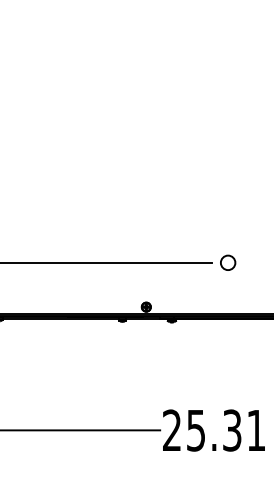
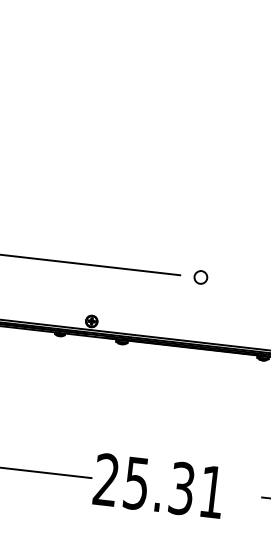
circle: (228, 262) -> (201, 277), size x0.7

